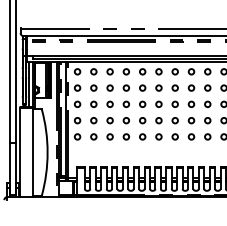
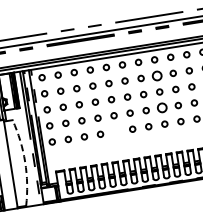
circle: (191, 87) -> (157, 75), size x1.6
circle: (191, 120) -> (162, 107), size x1.6
circle: (142, 136) -> (116, 131), removed
arc: (47, 152) -> (25, 162), solid -> dashed

